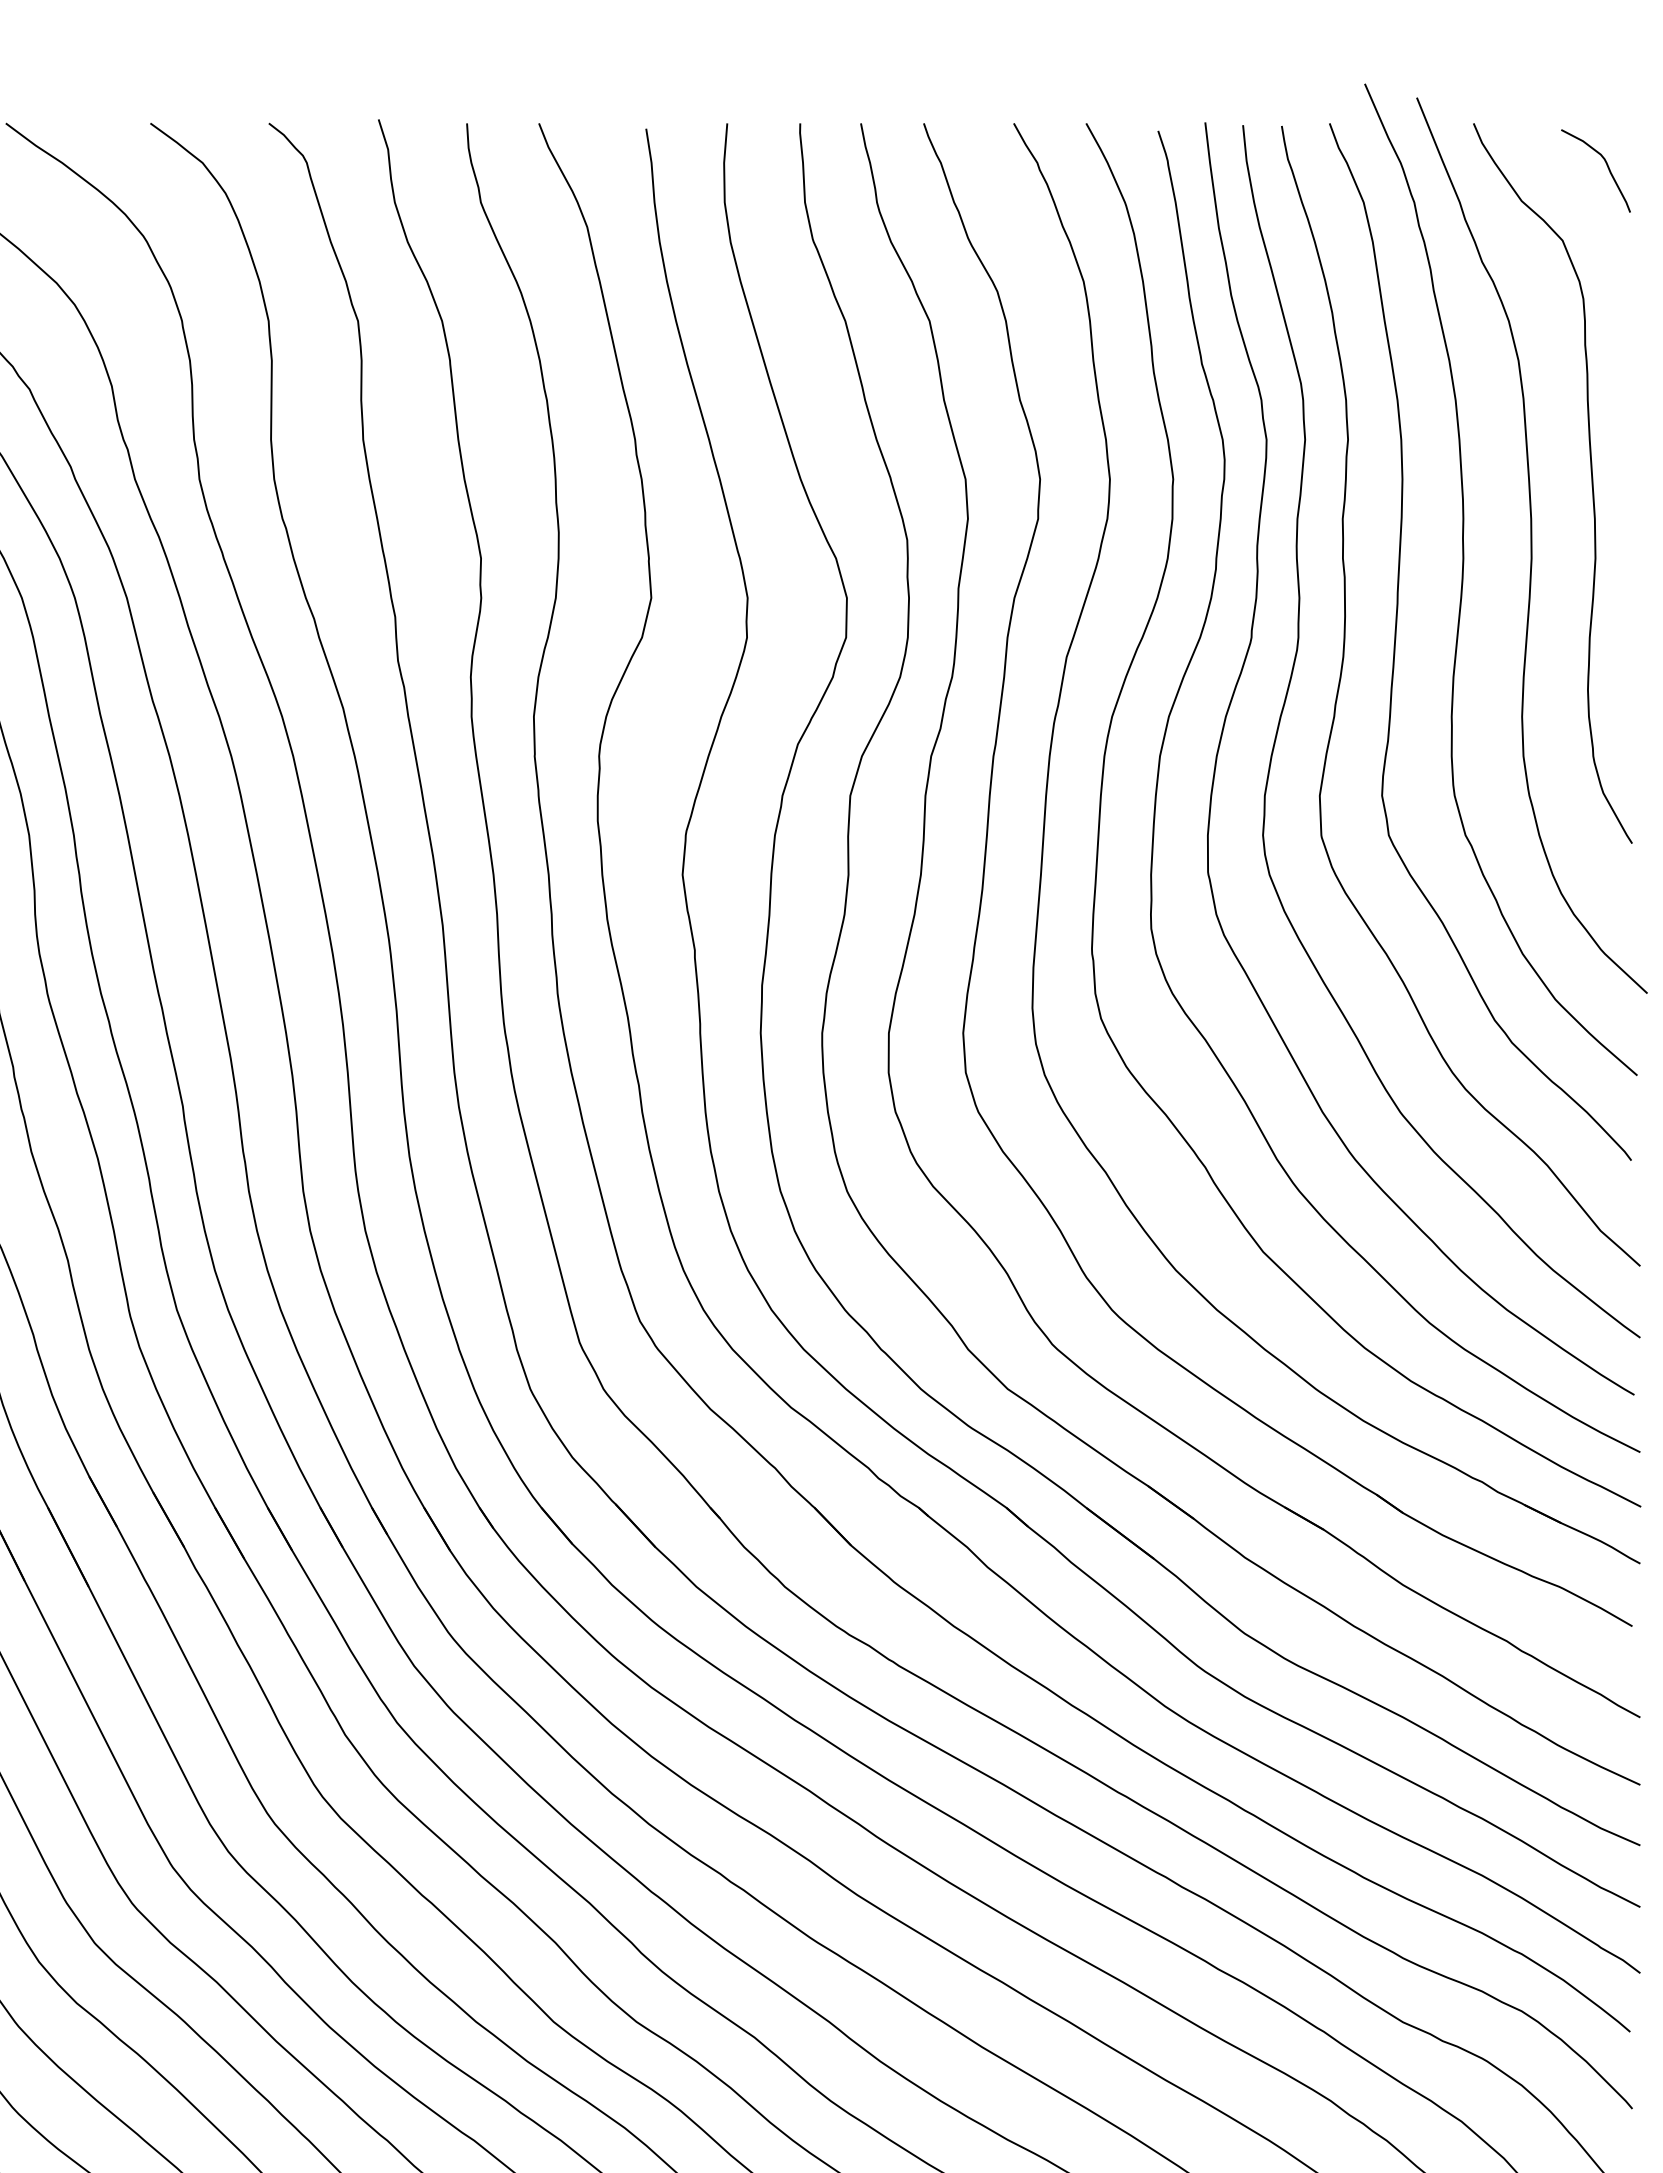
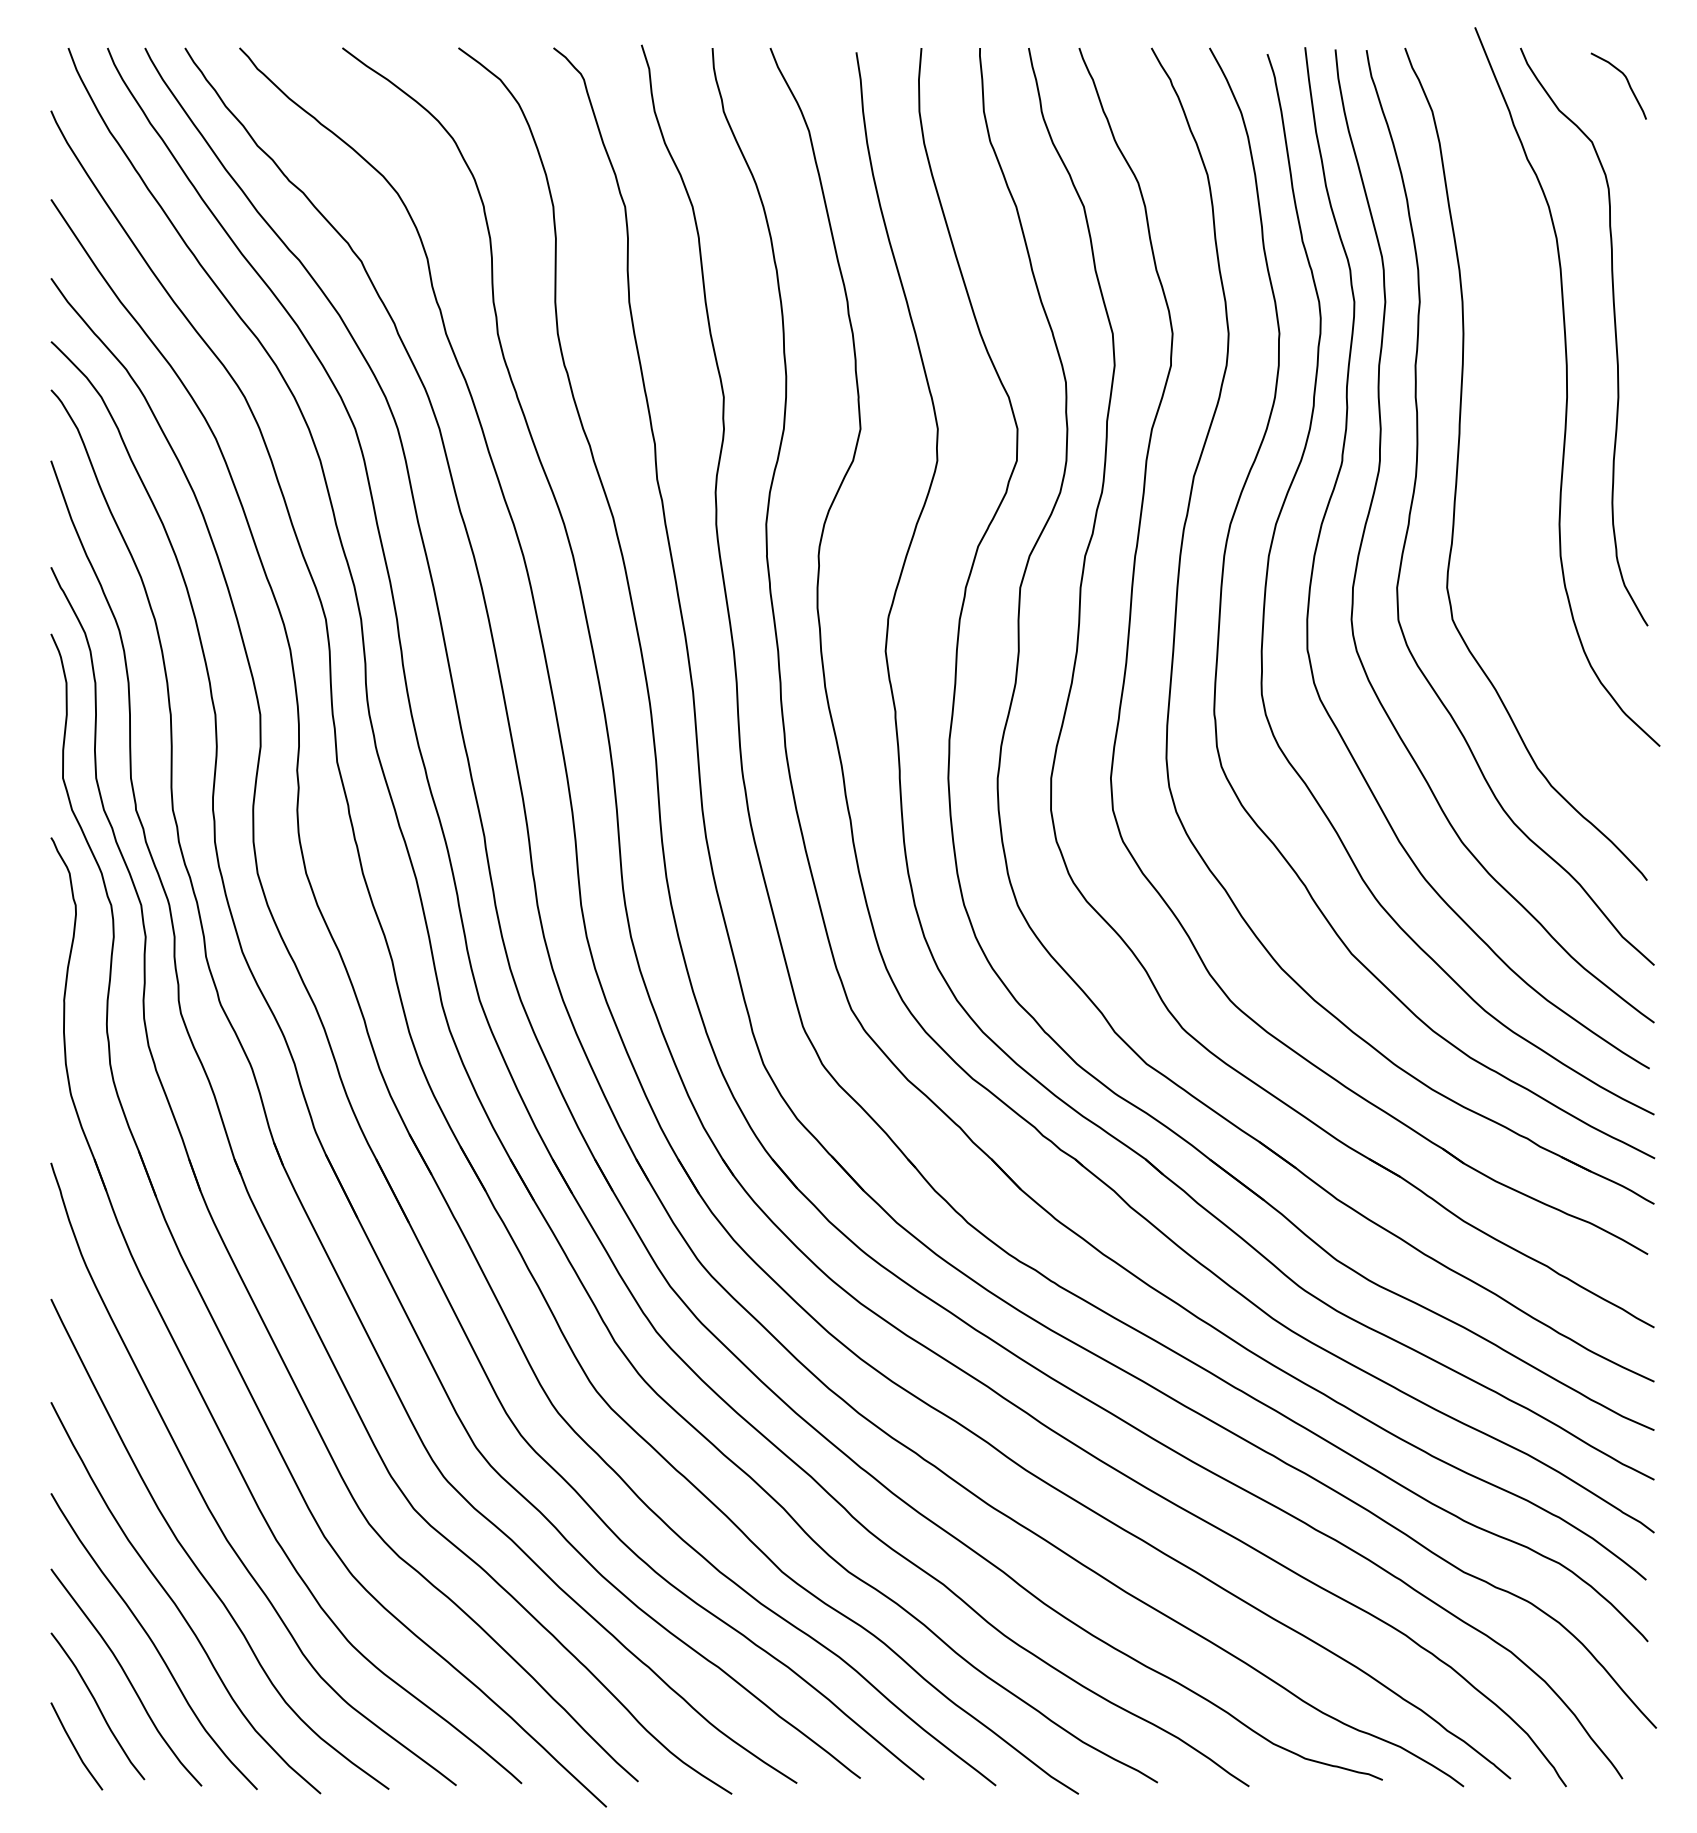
curve: (1463, 579) -> (1512, 414), removed

